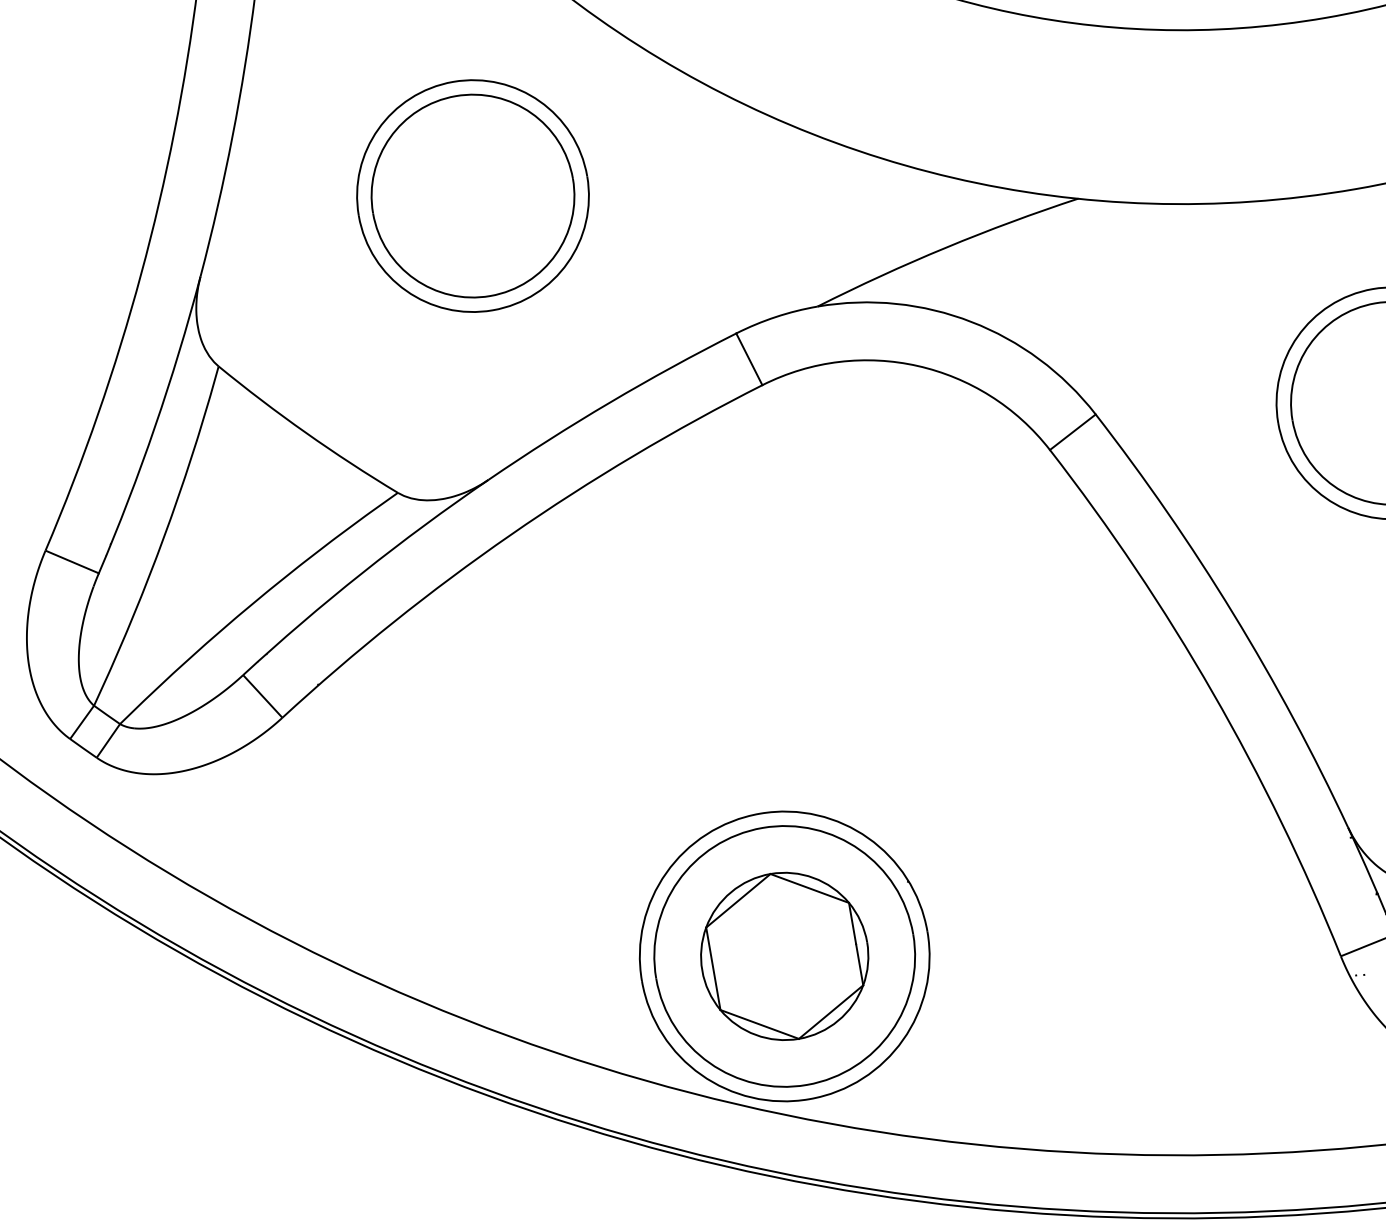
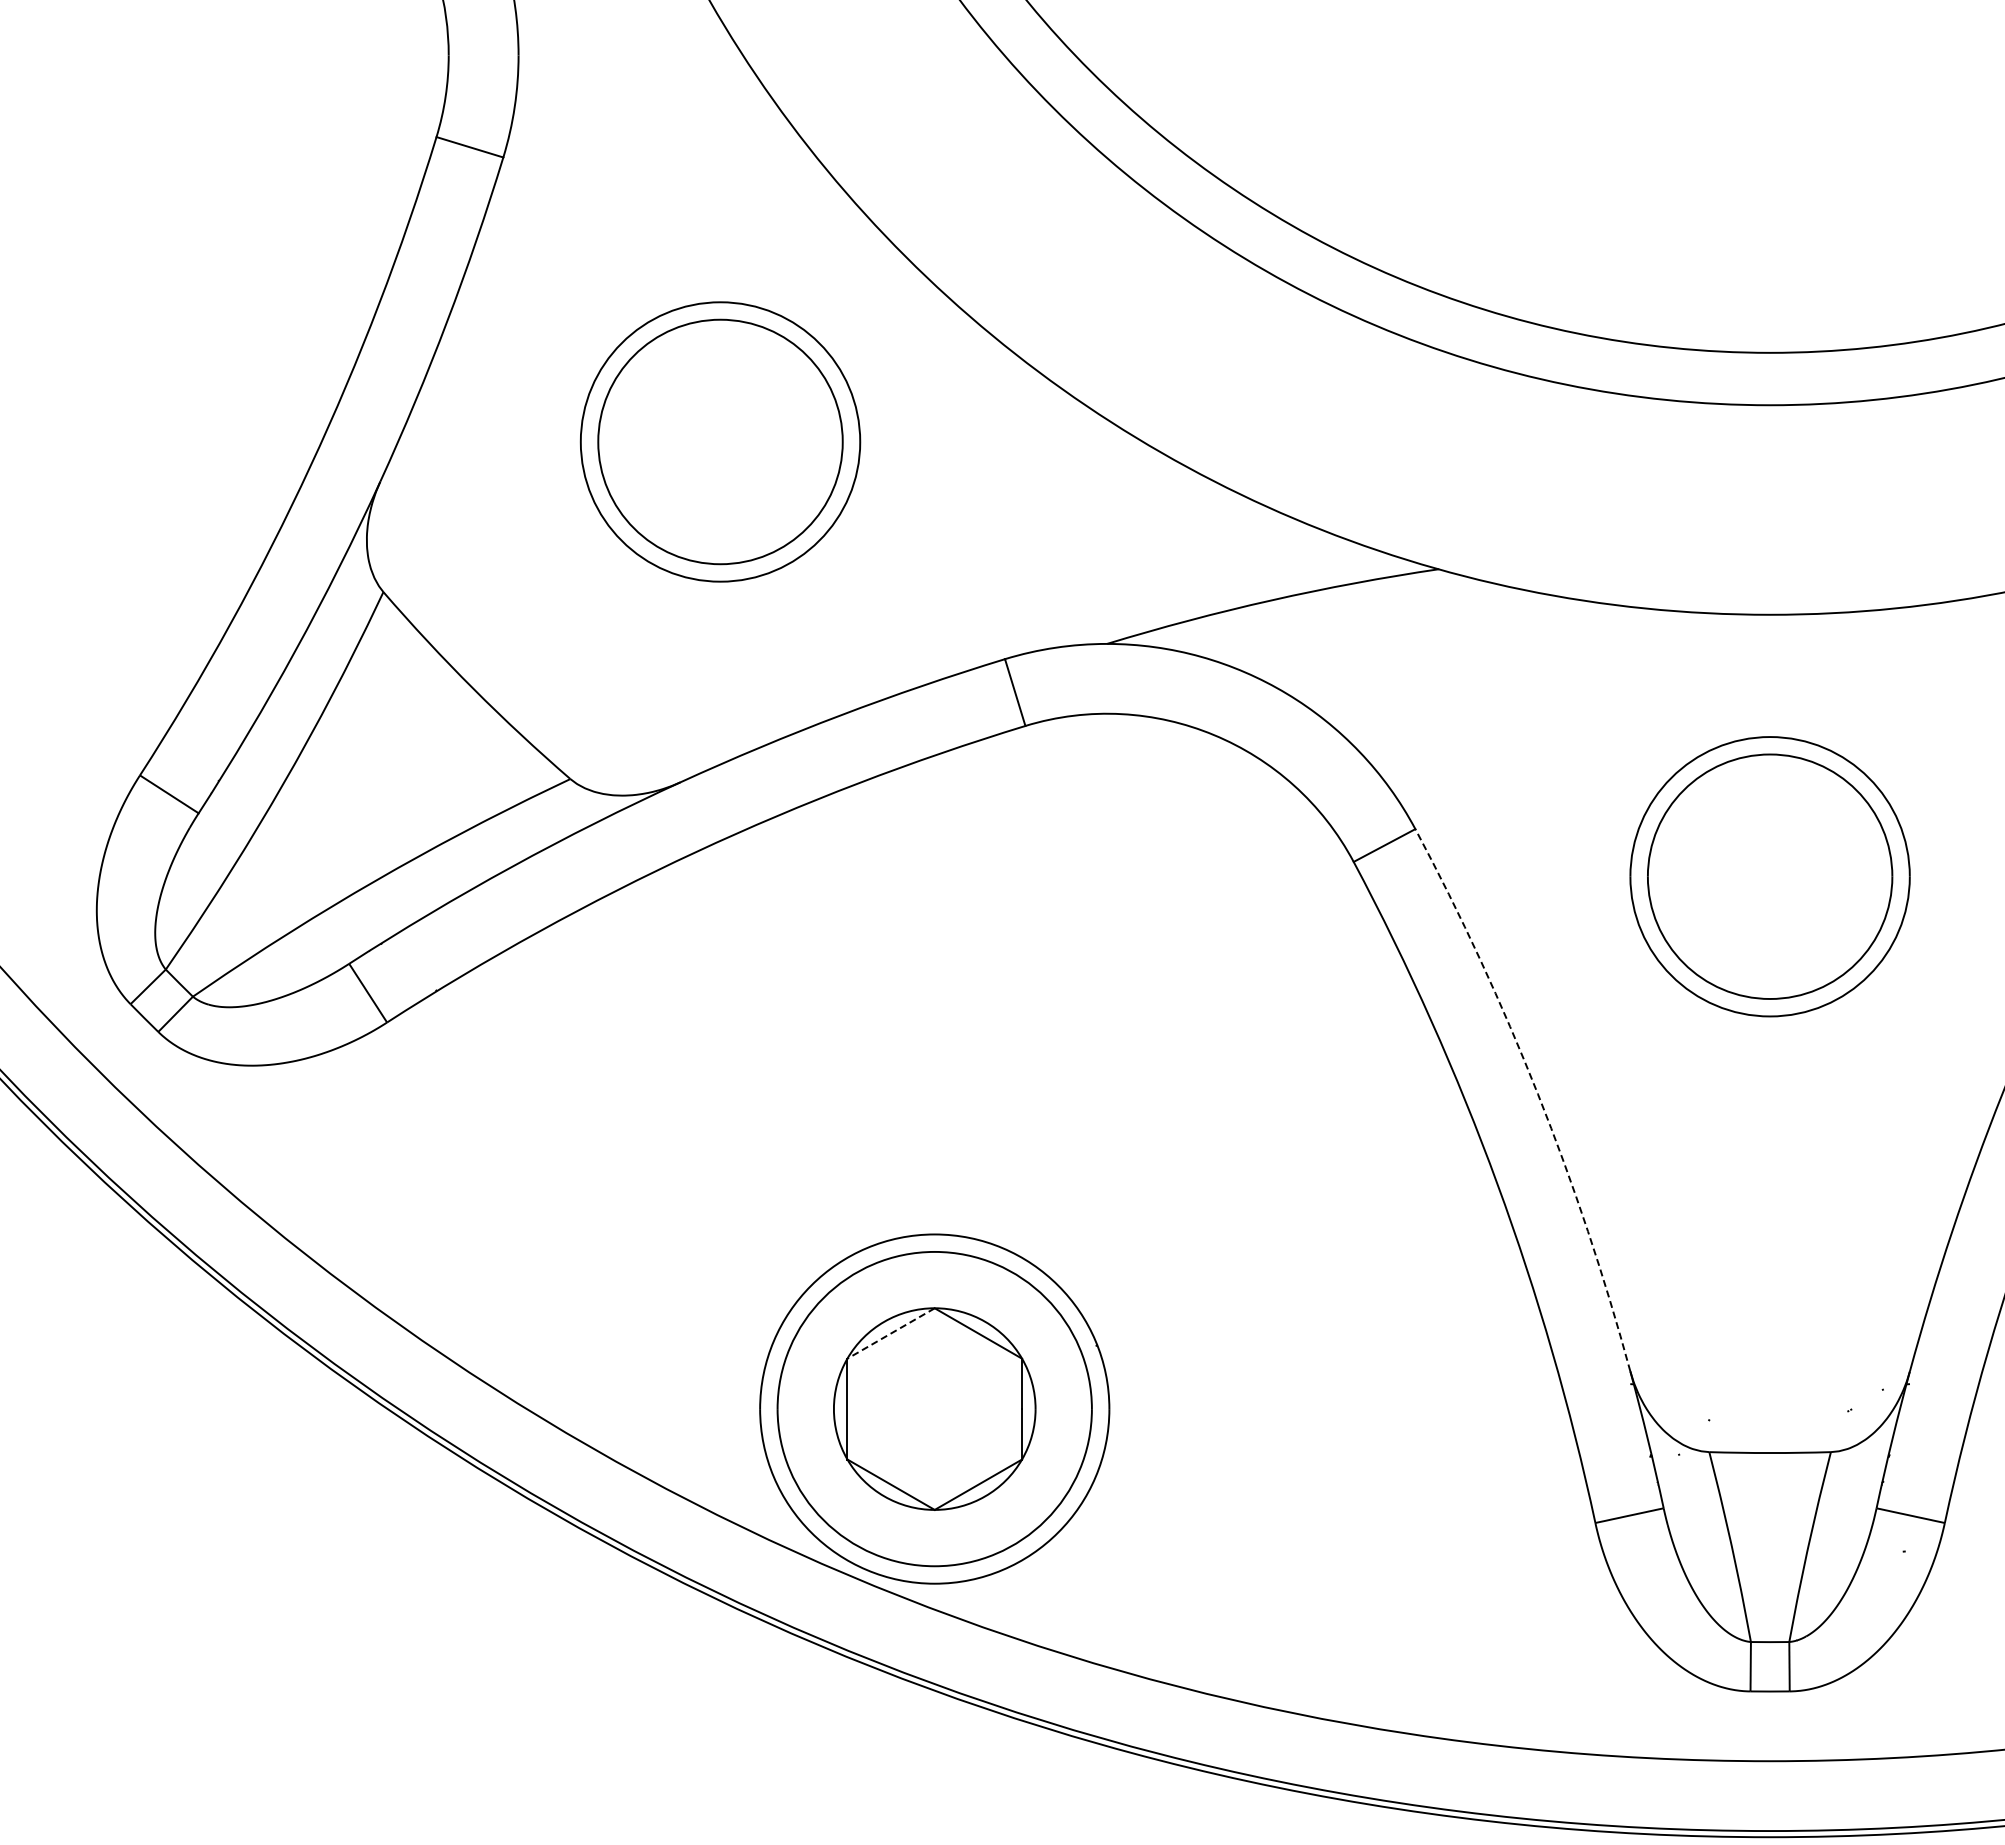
arc: (1233, 614) -> (1537, 1094), solid -> dashed
line: (737, 900) -> (890, 1333), solid -> dashed

